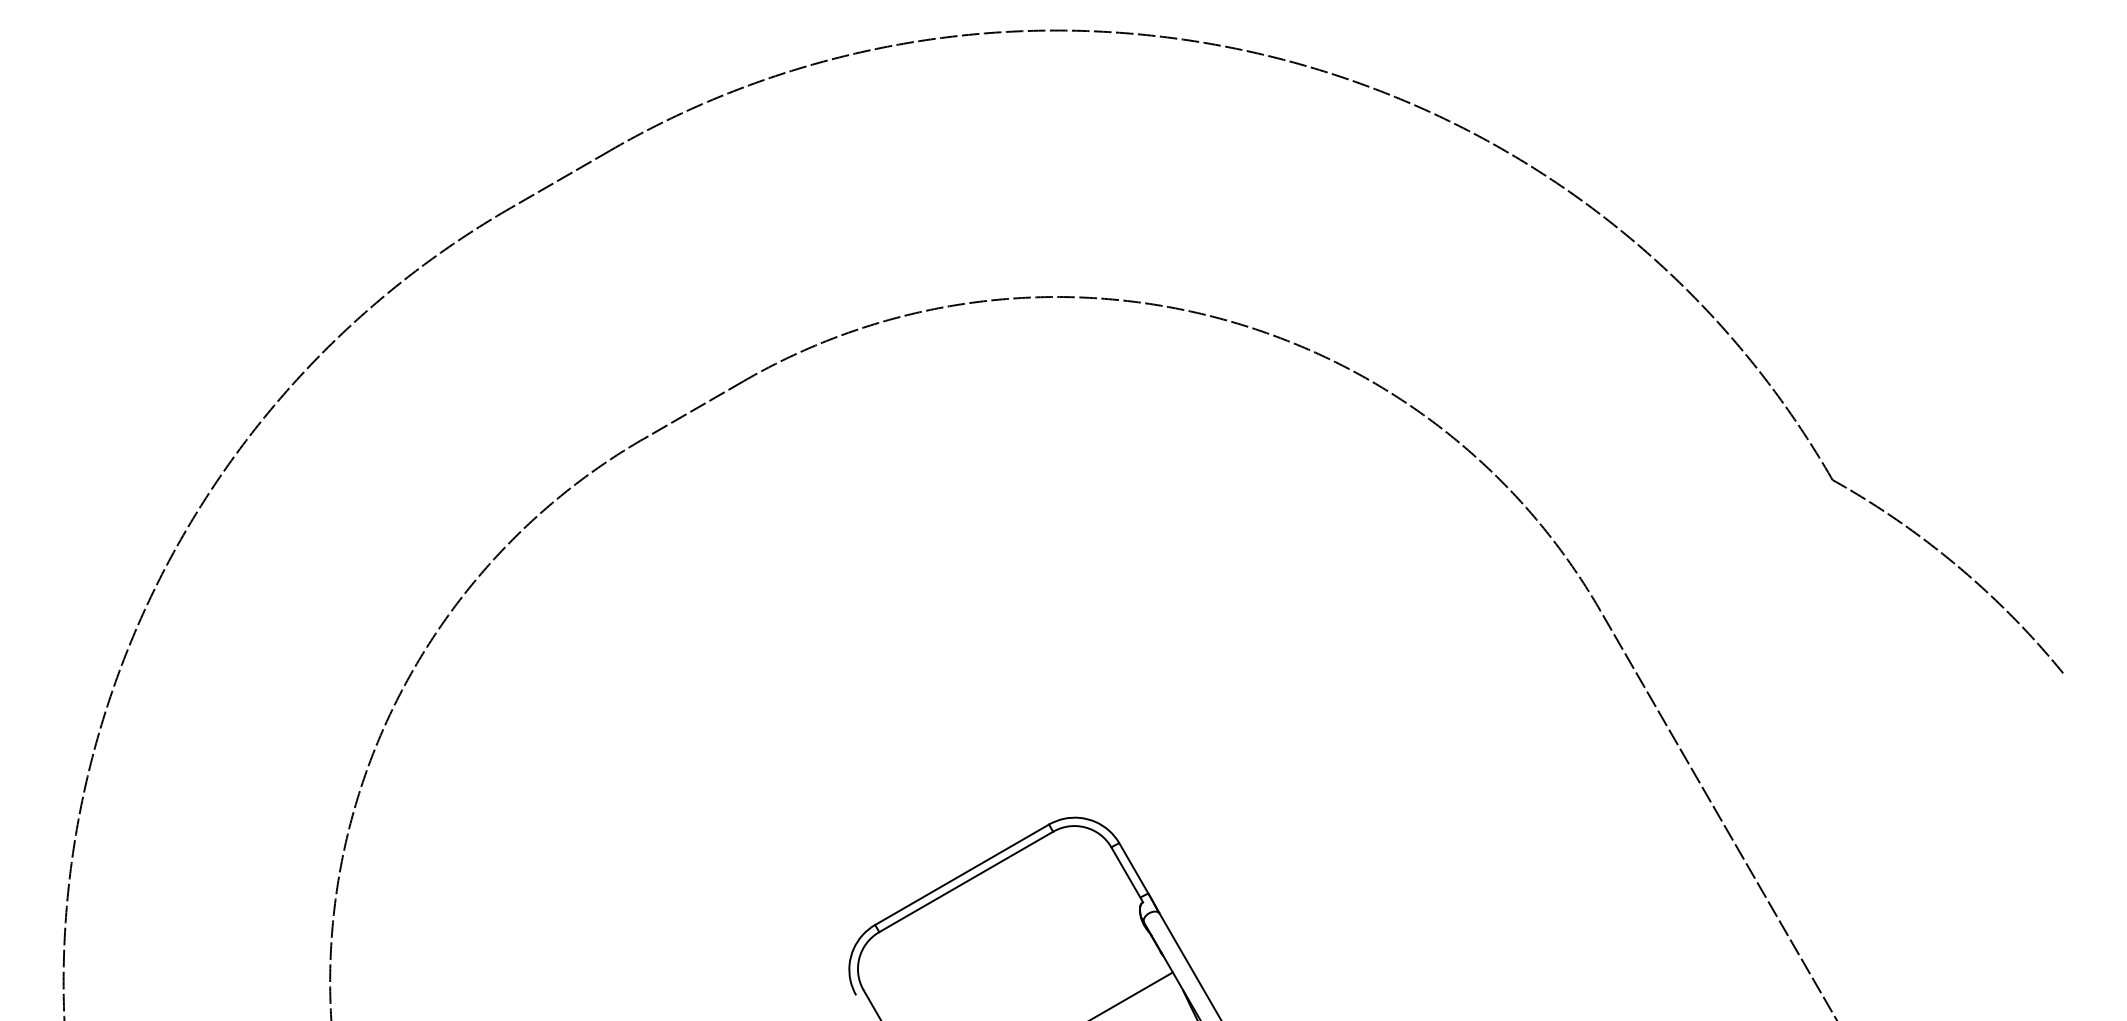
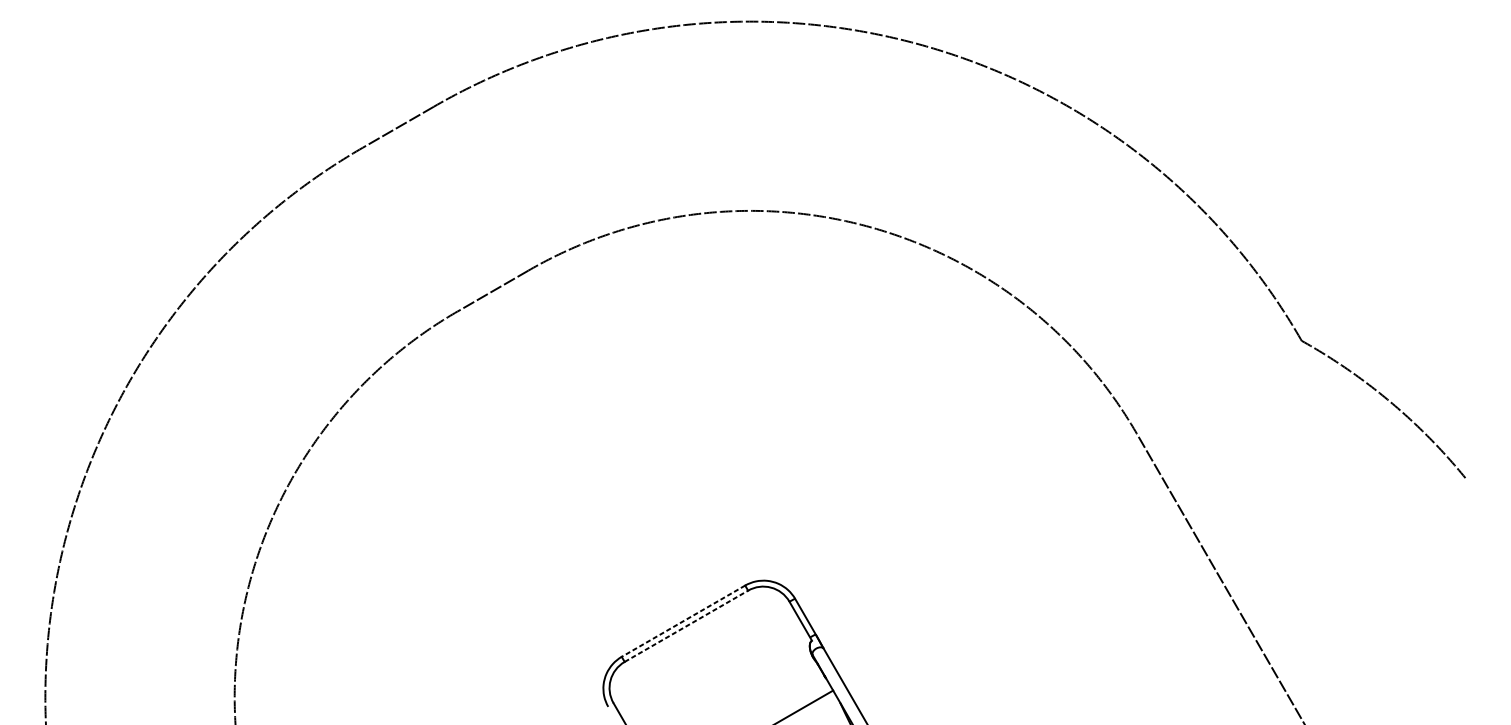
line: (961, 875) -> (683, 621), solid -> dashed
line: (966, 881) -> (686, 625), solid -> dashed

